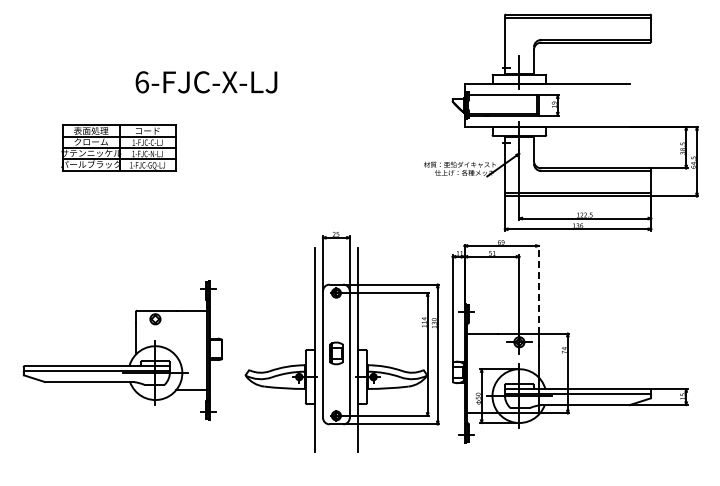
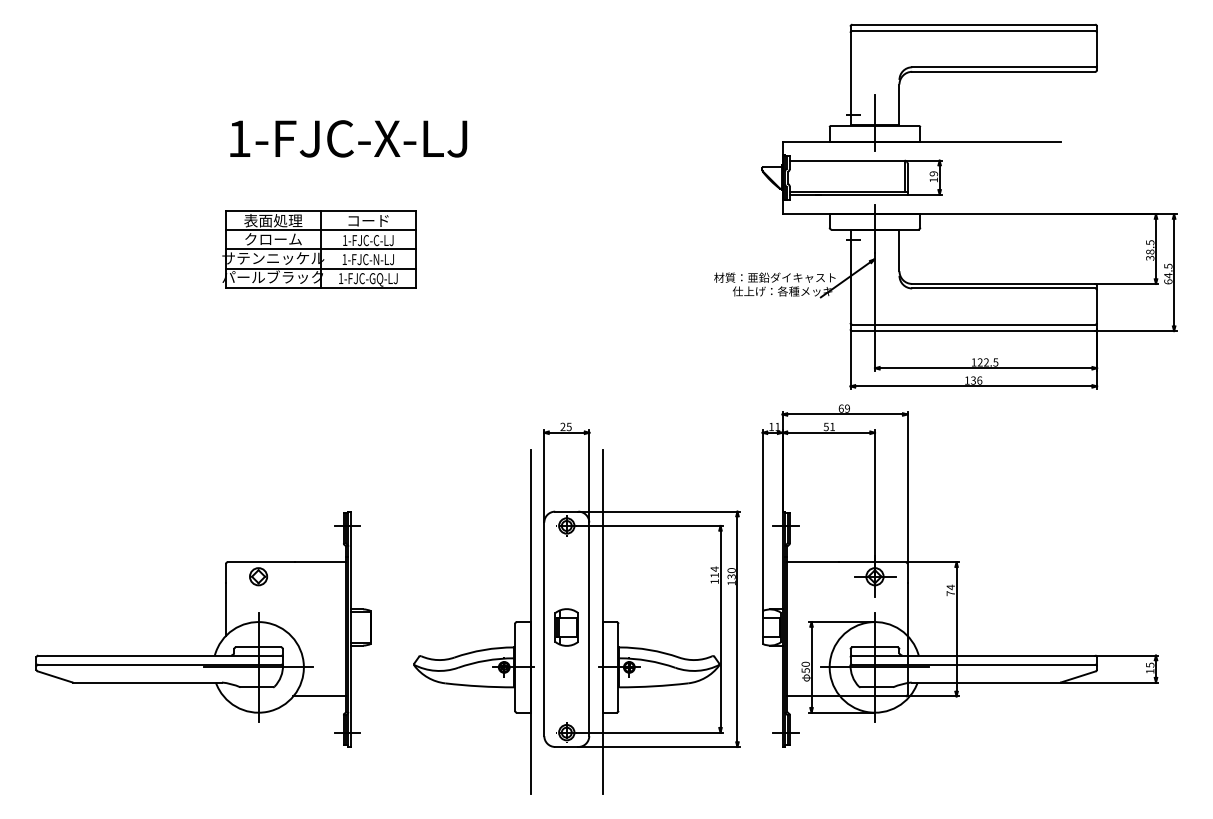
text: (142, 82) -> (240, 139), 6-FJC-X-LJ -> 1-FJC-X-LJ
part: (118, 147) -> (319, 248), moved
line: (538, 289) -> (907, 487), dashed -> solid
part: (341, 342) -> (575, 609), moved
part: (131, 358) -> (218, 642), moved

